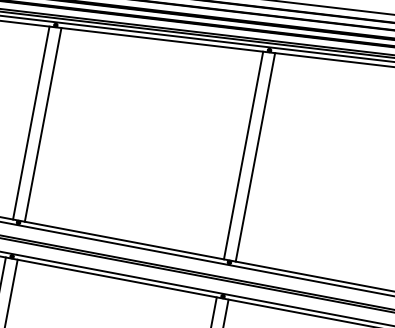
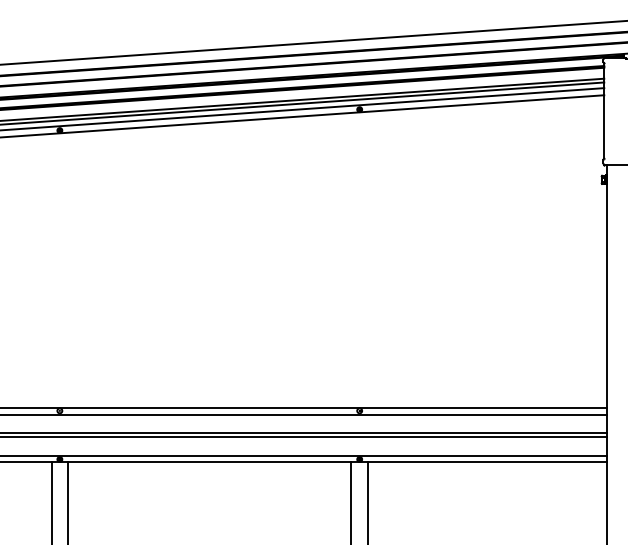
line: (31, 122) -> (51, 270), removed
line: (43, 124) -> (68, 270), removed
line: (243, 155) -> (351, 260), removed
line: (255, 157) -> (368, 259), removed

